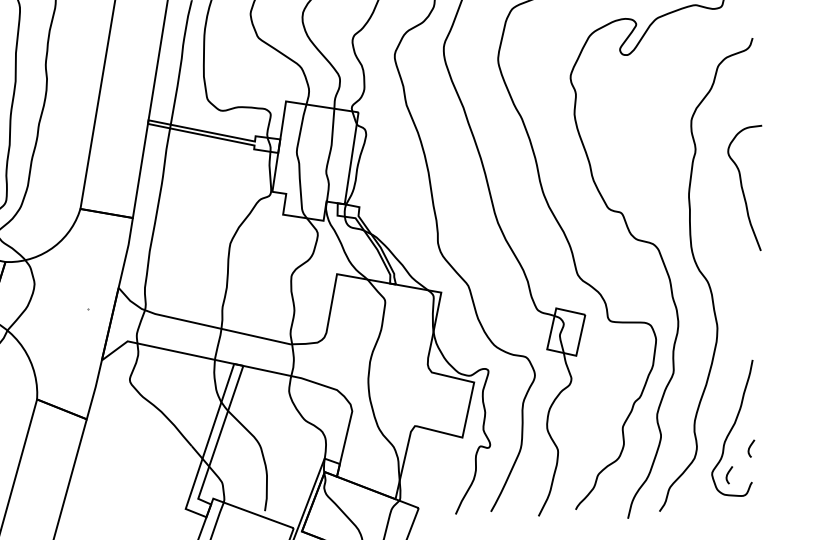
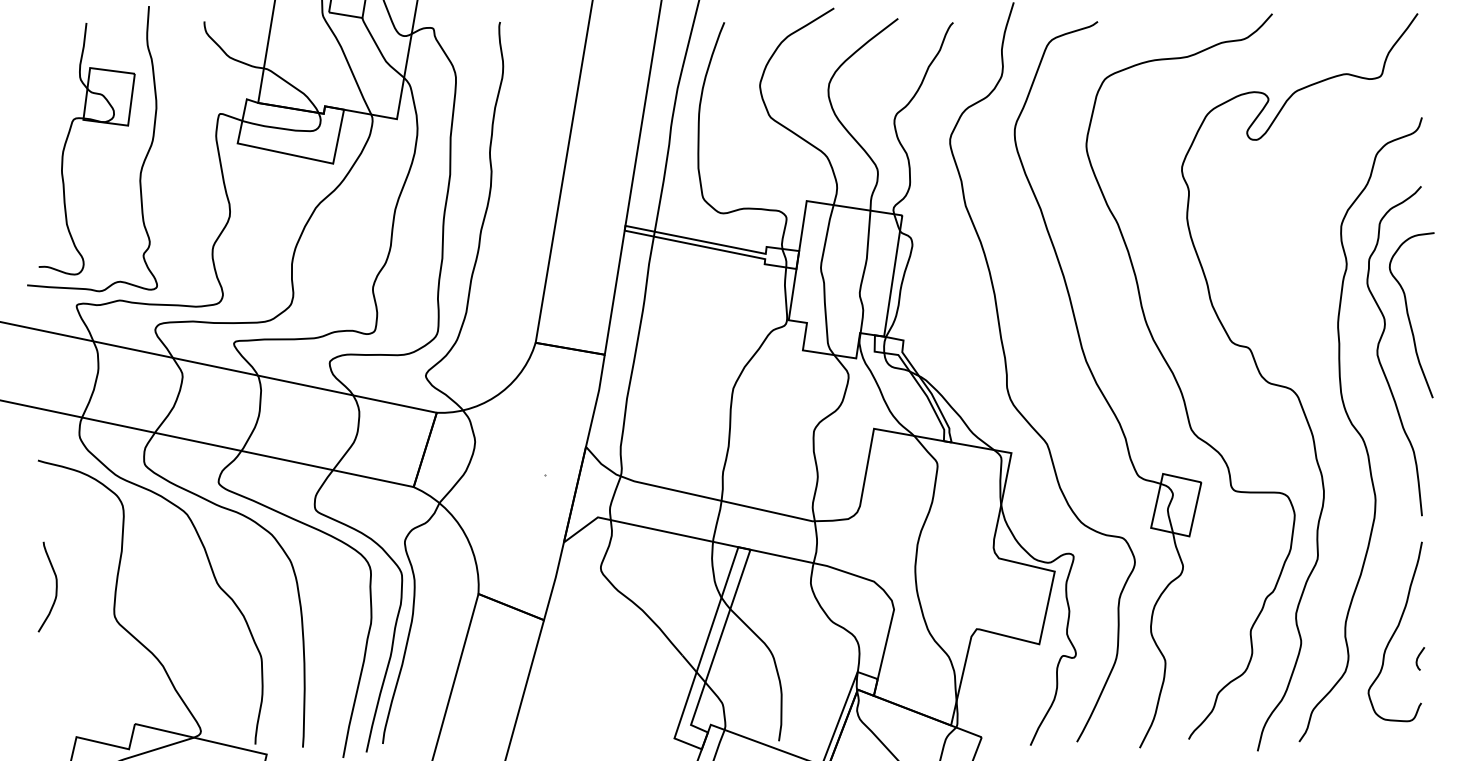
curve: (719, 215) -> (1378, 351), added
curve: (728, 474) -> (1389, 693), removed

